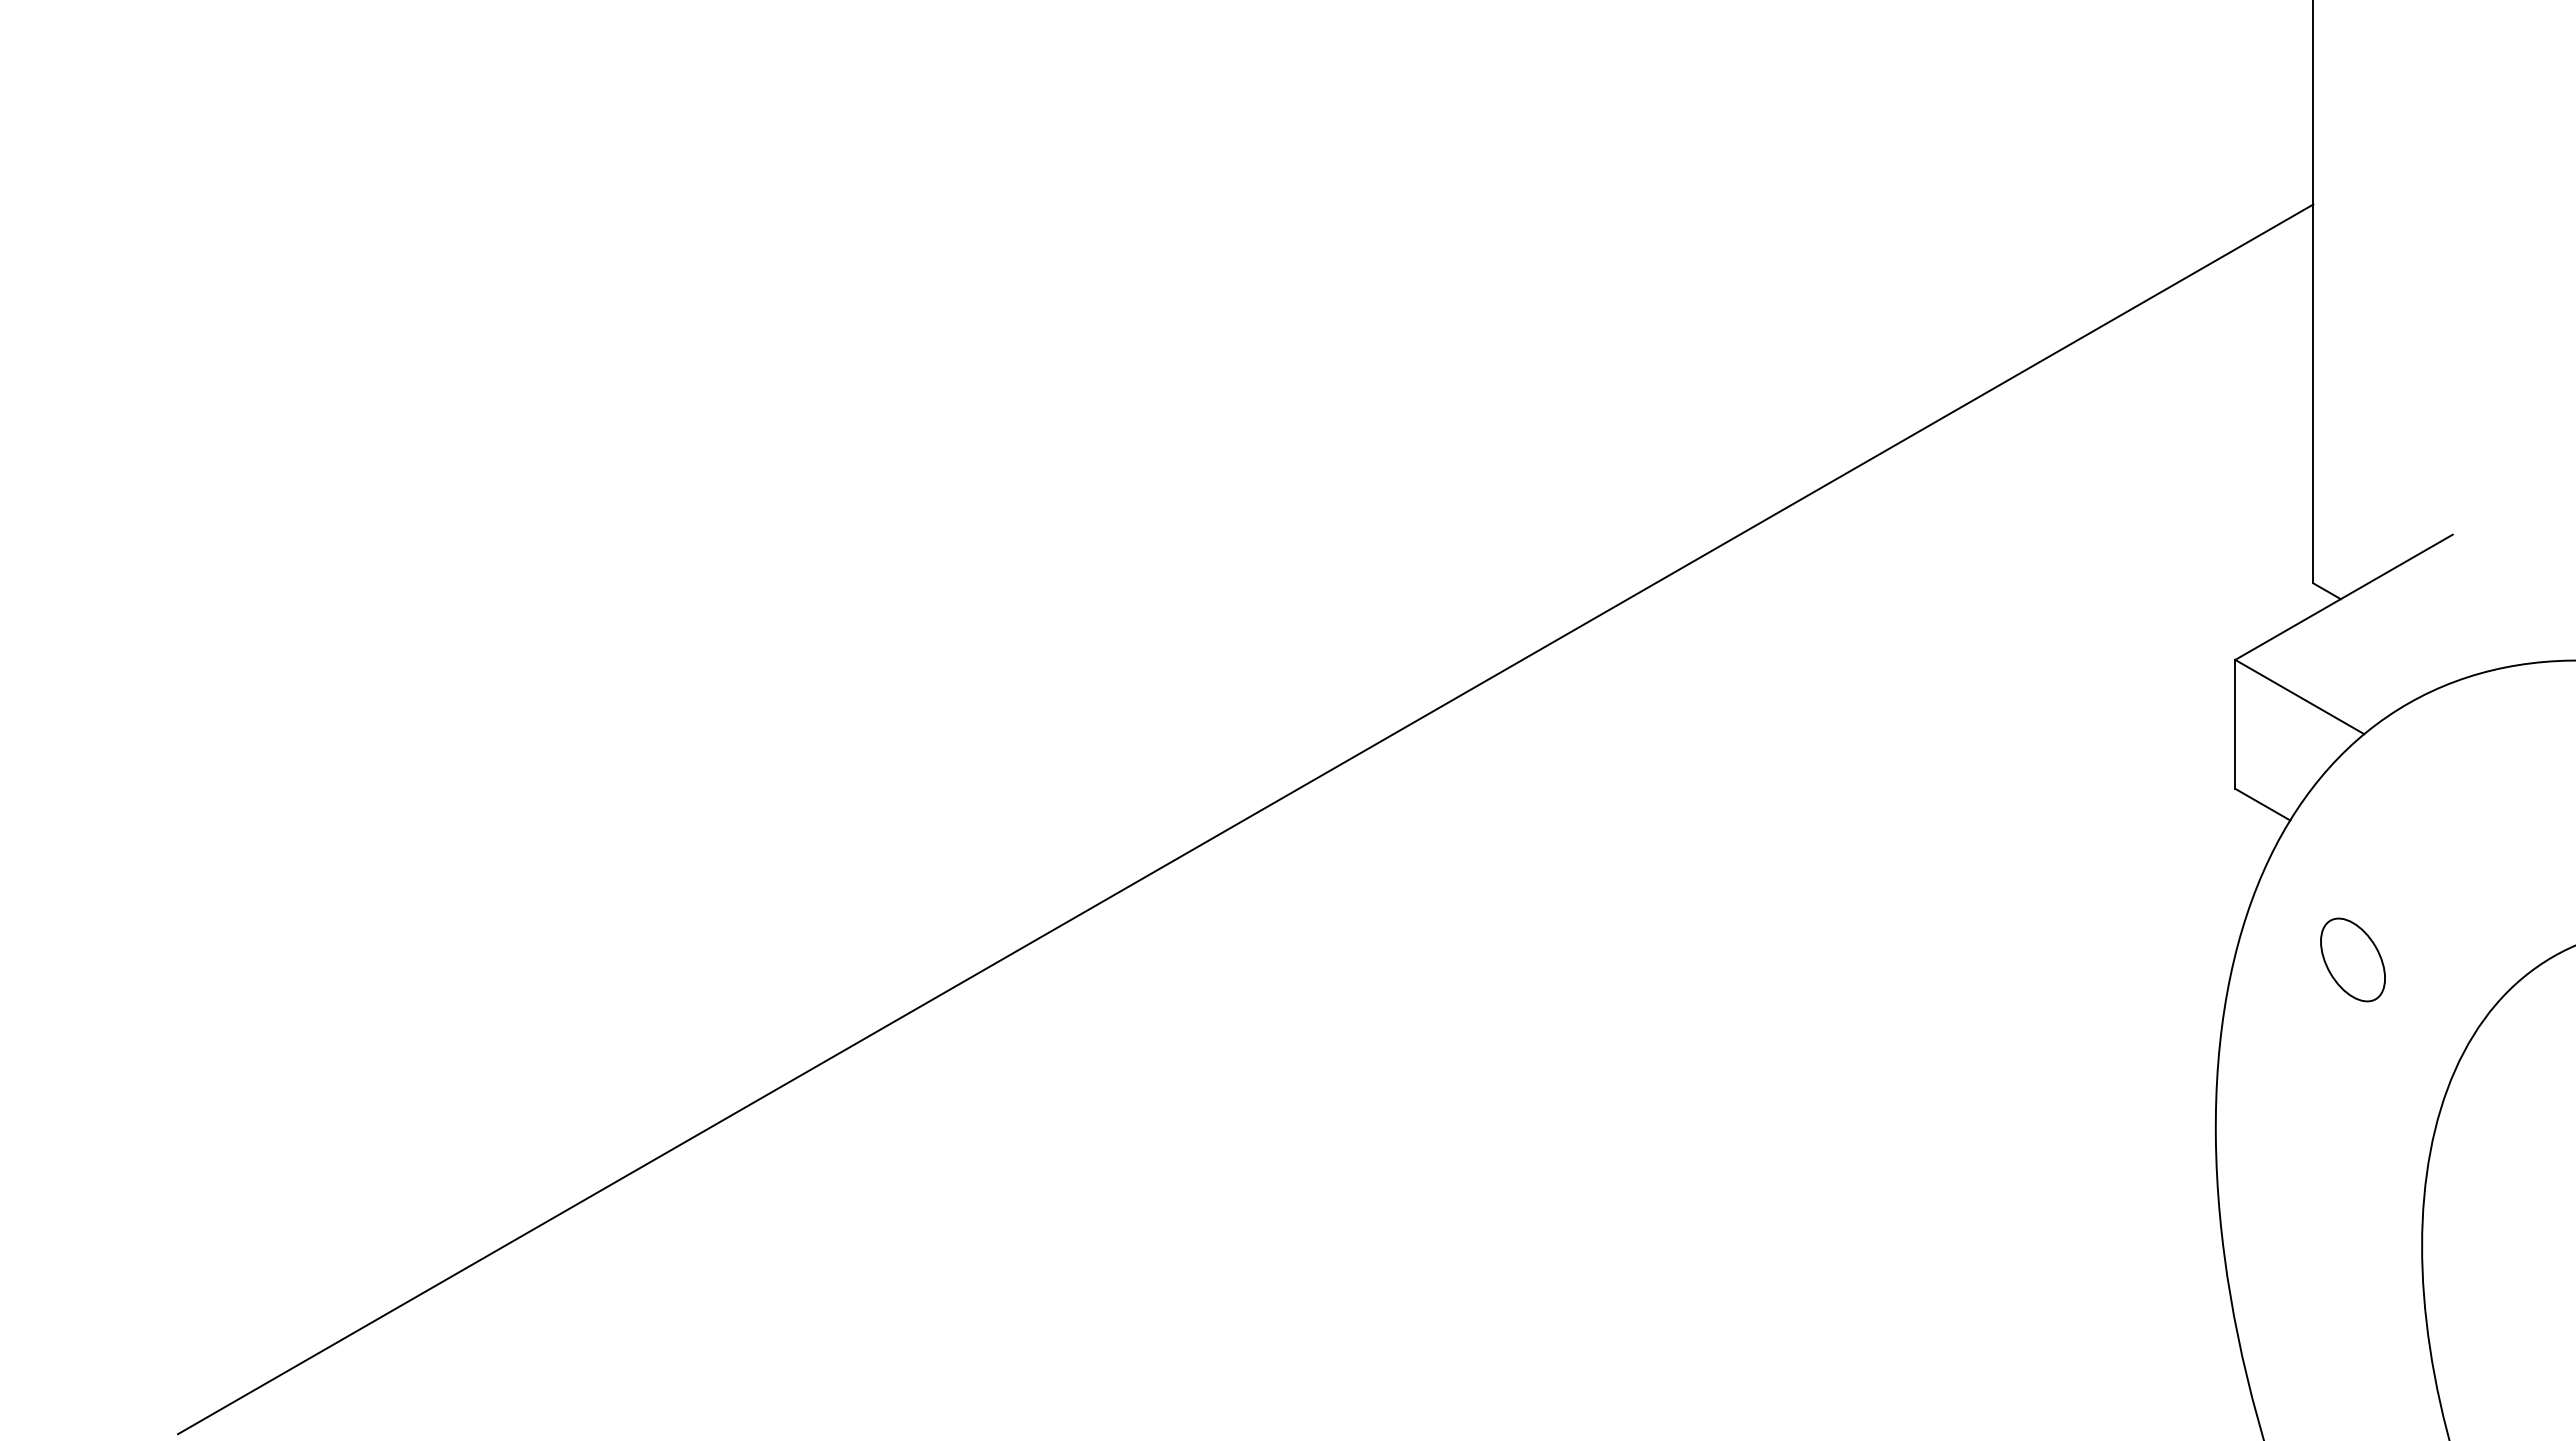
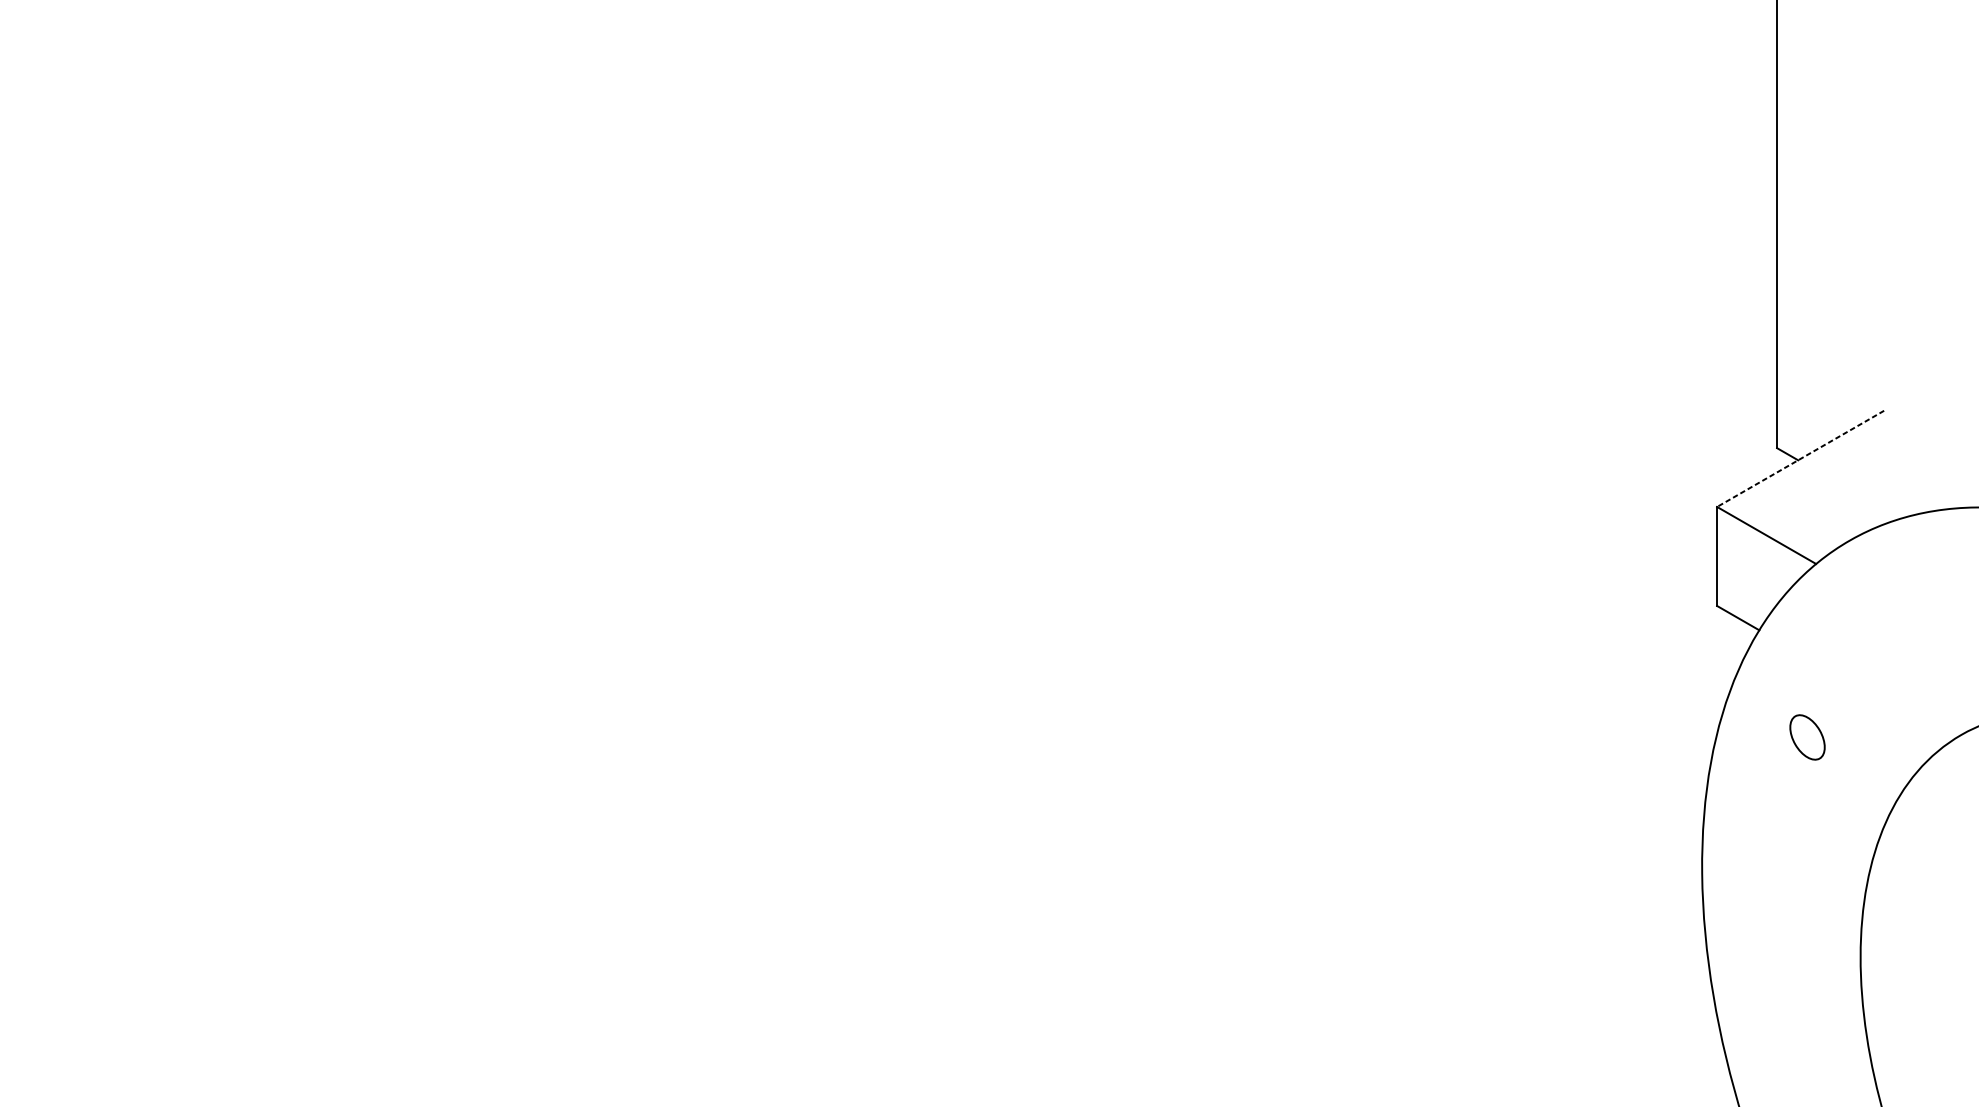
line: (2343, 597) -> (1800, 459), solid -> dashed
line: (1245, 819) -> (956, 629), removed
part: (2352, 959) -> (1807, 737), size x0.7

